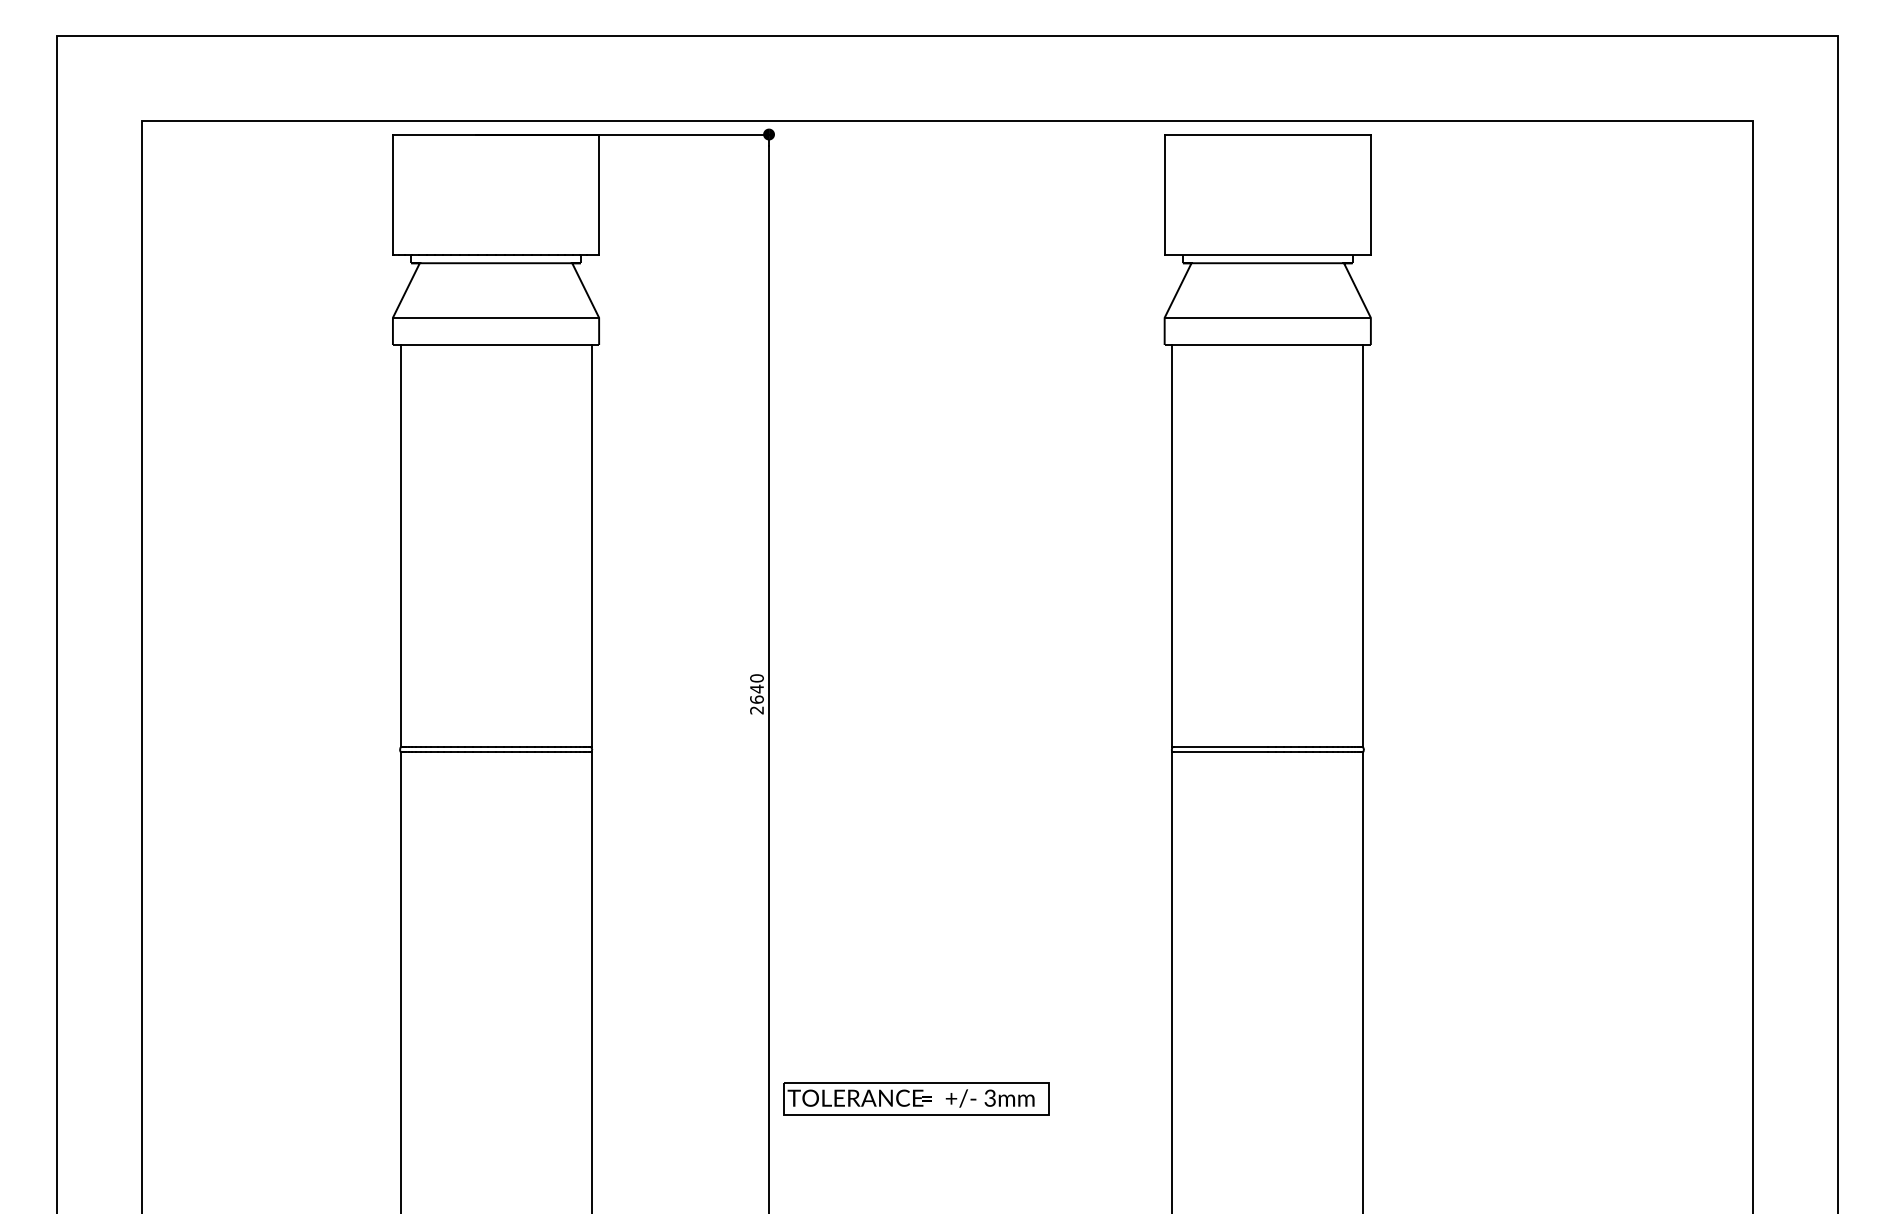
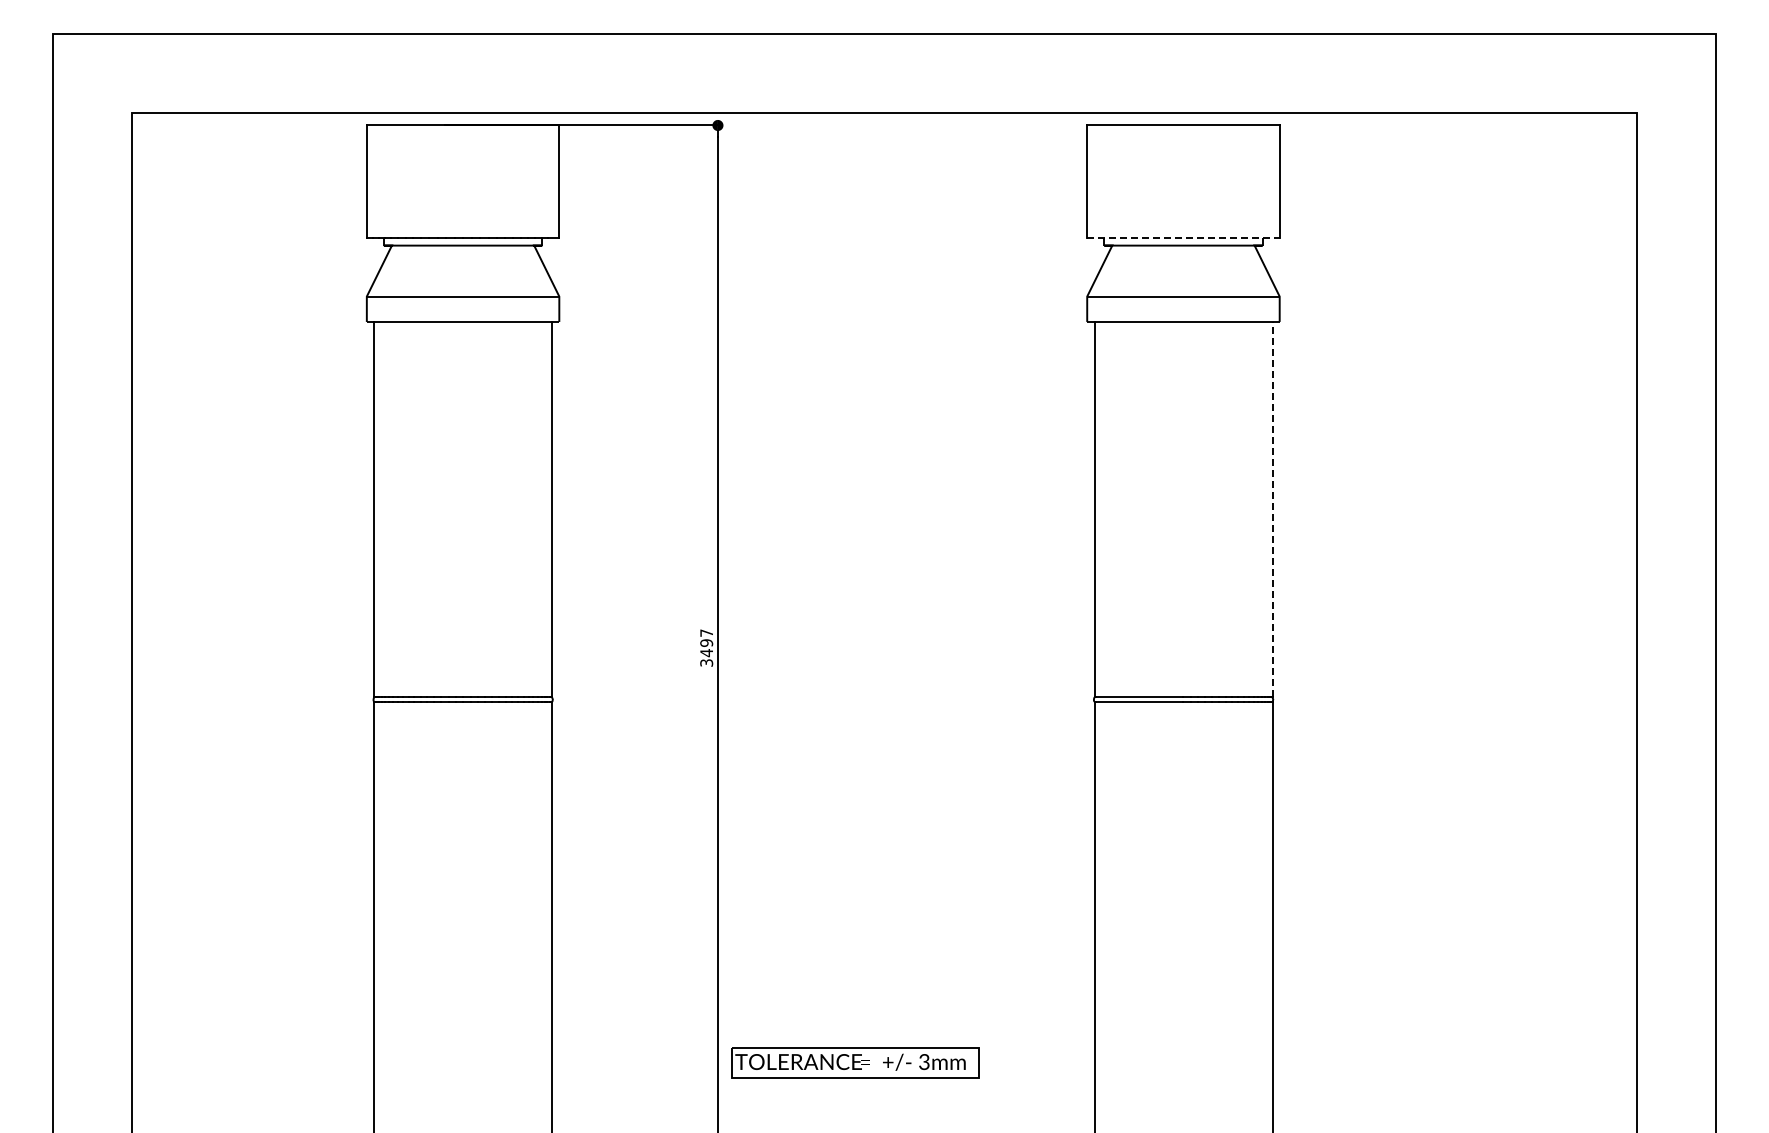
line: (1267, 254) -> (1183, 237), solid -> dashed
line: (1363, 544) -> (1272, 508), solid -> dashed
text: (756, 693) -> (706, 647), 2640 -> 3497
part: (916, 1098) -> (855, 1062), moved

